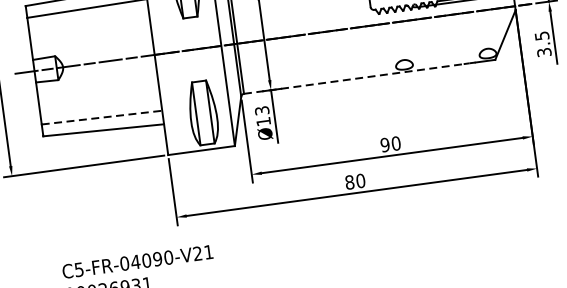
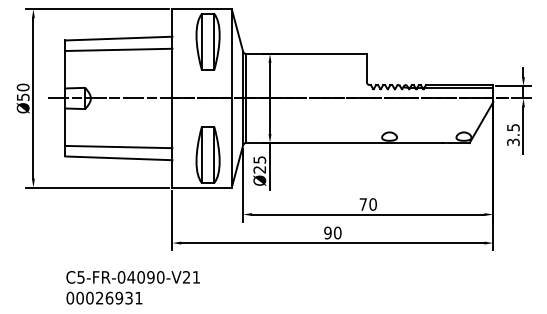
line: (353, 79) -> (343, 143), dashed -> solid
text: (262, 115) -> (259, 164), Ø13 -> Ø25
line: (102, 118) -> (119, 147), dashed -> solid
text: (385, 145) -> (363, 204), 90 -> 70
text: (349, 181) -> (327, 232), 80 -> 90

